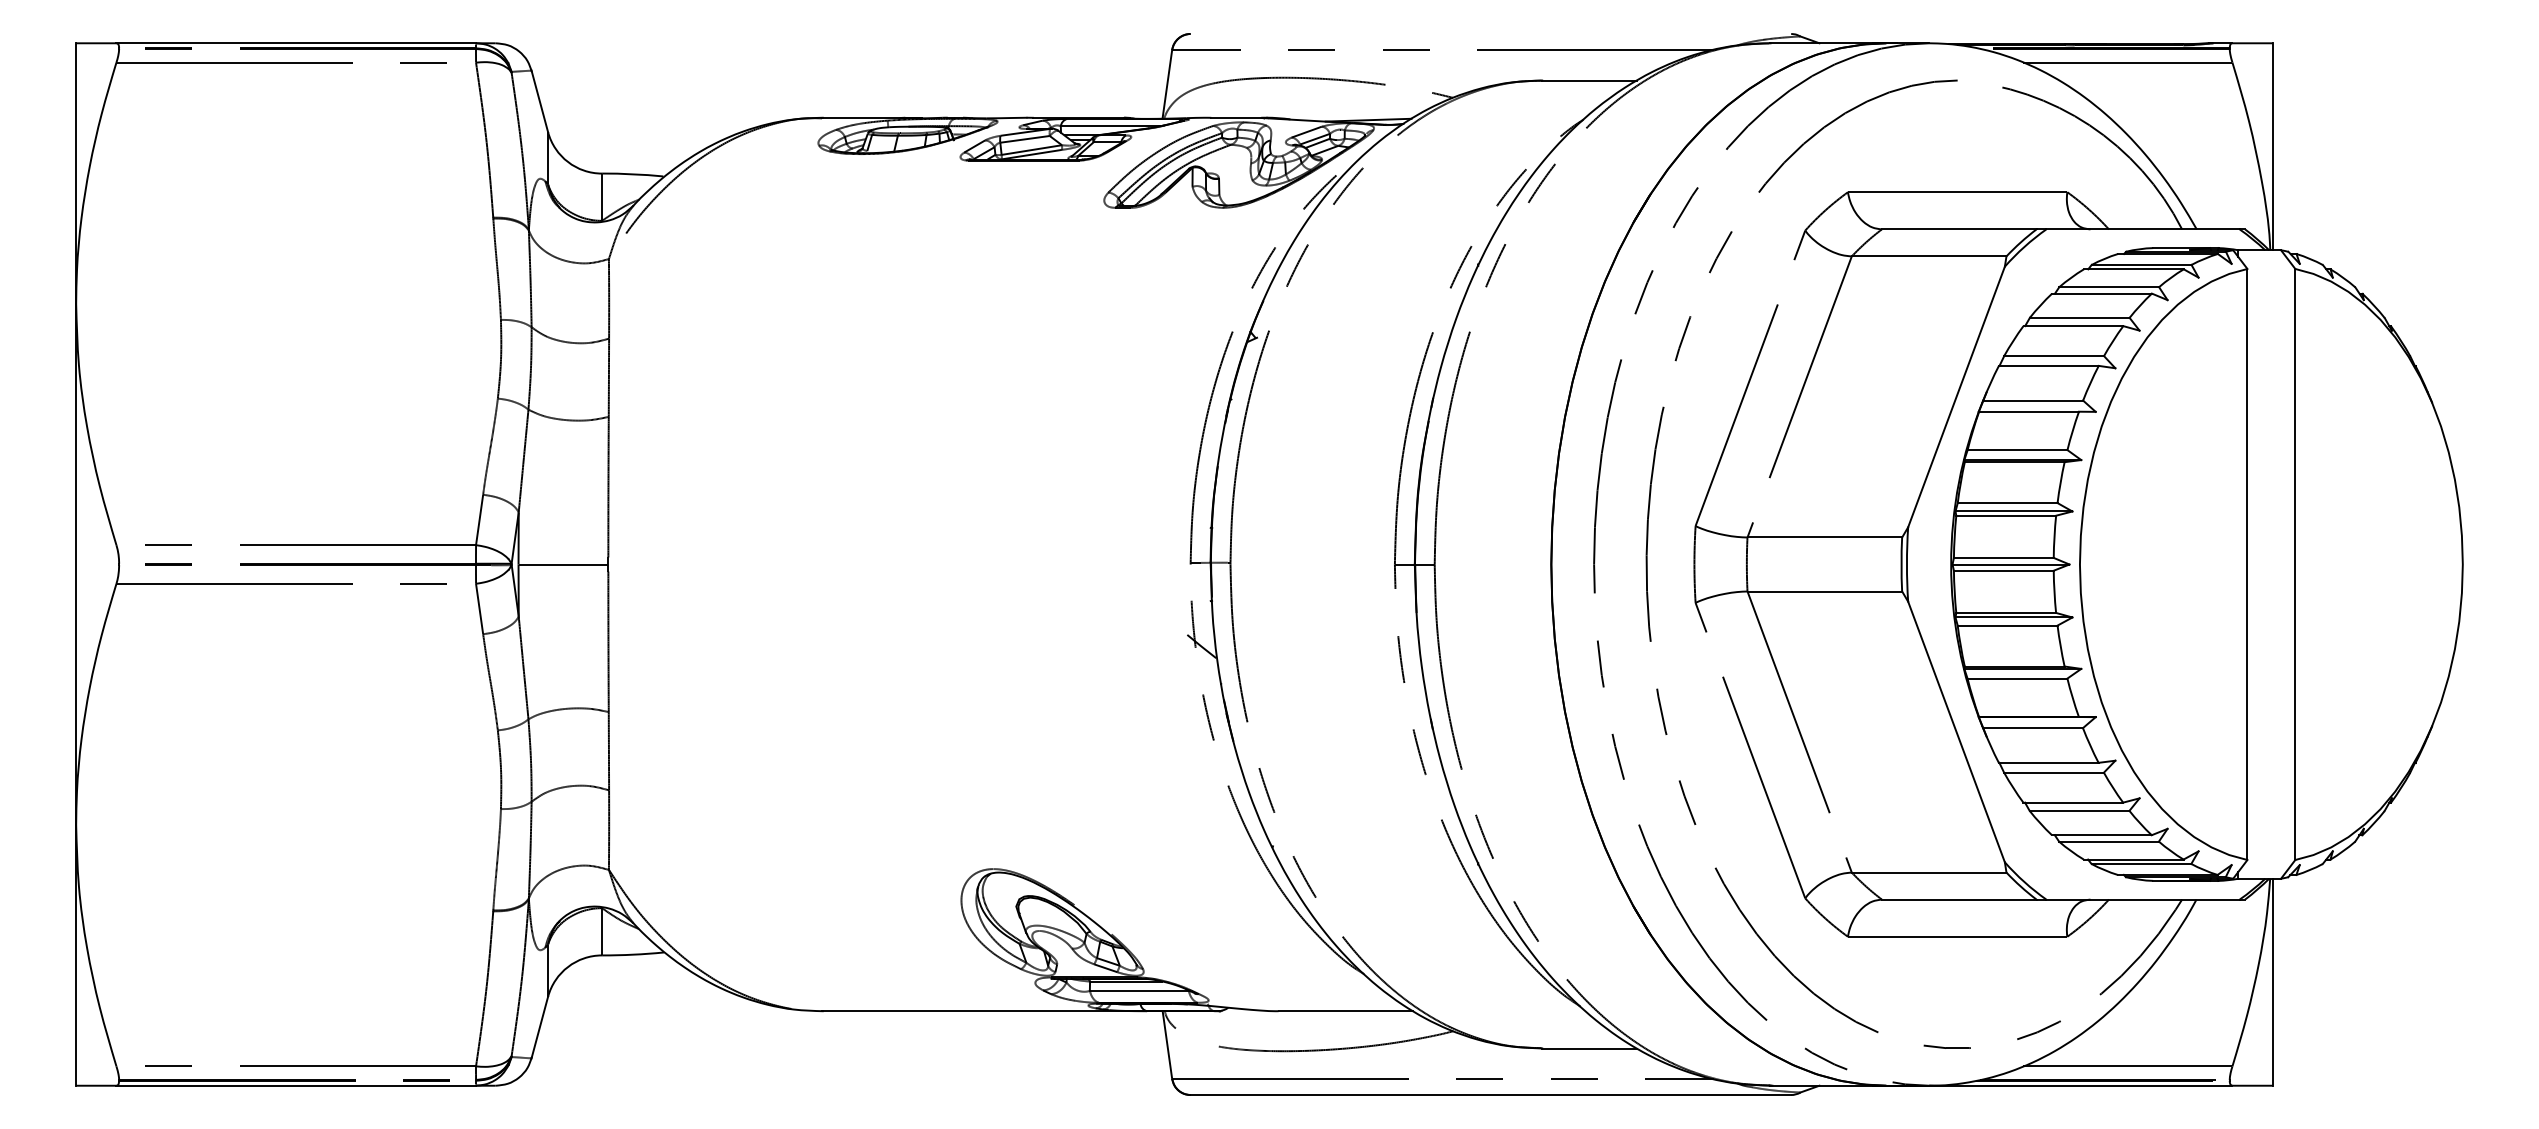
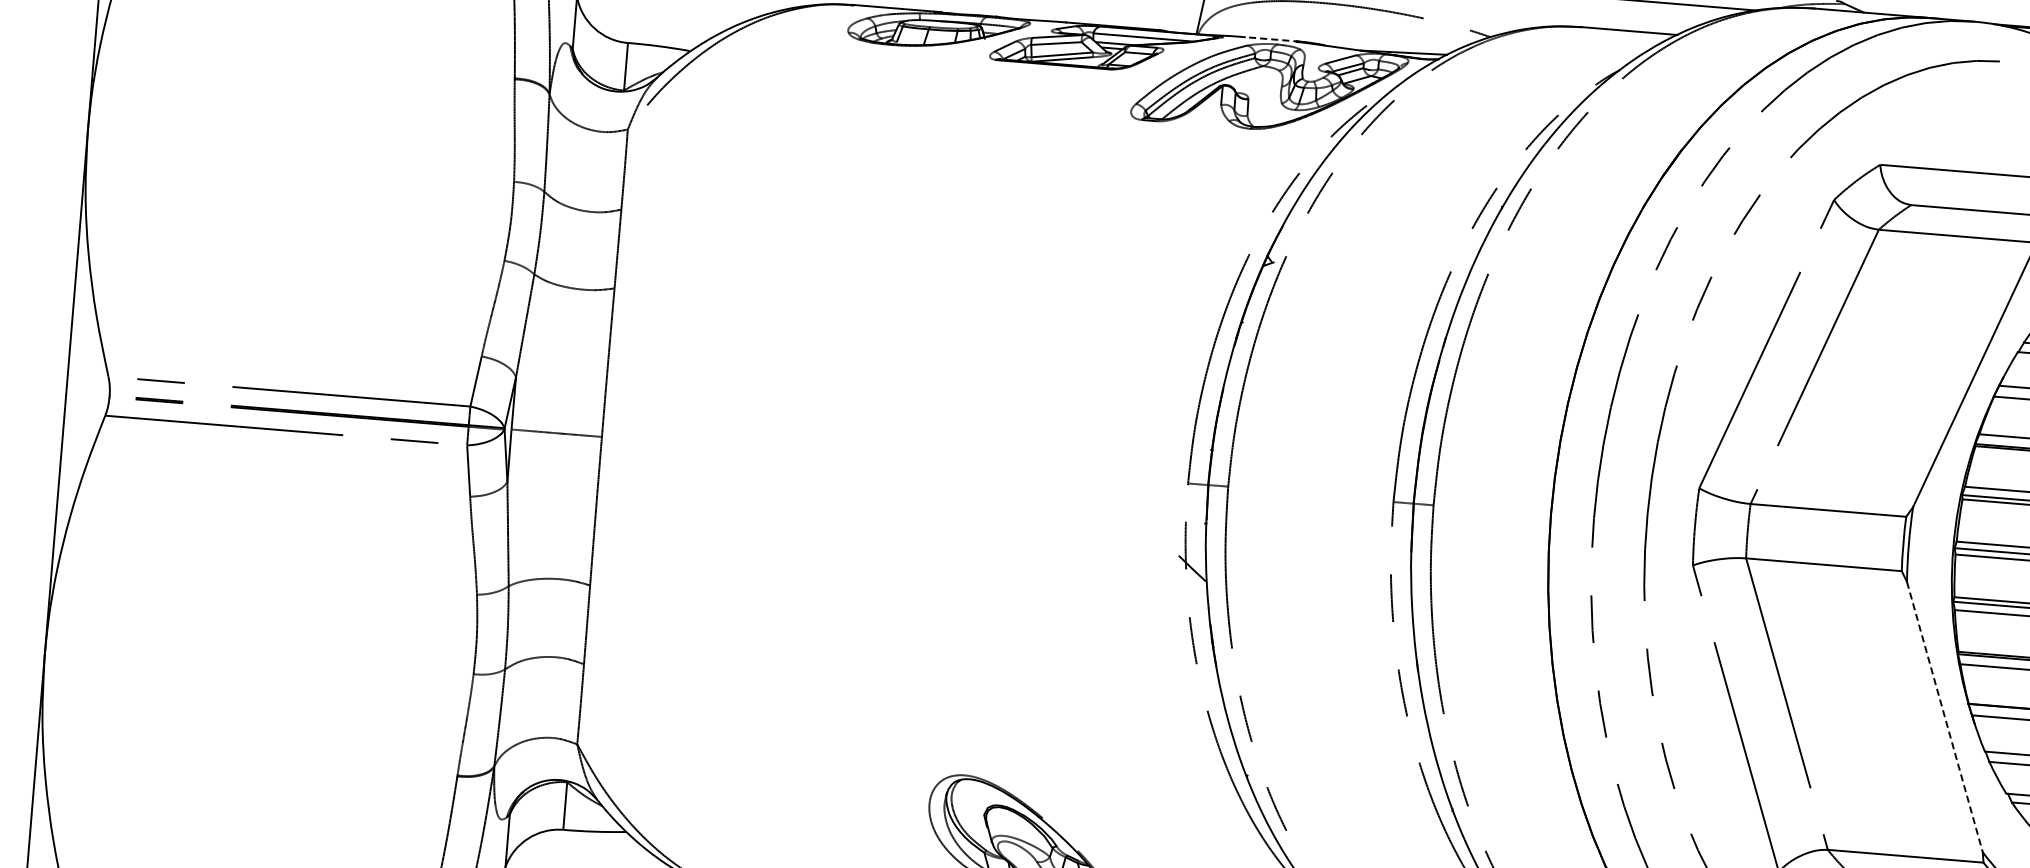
line: (1237, 117) -> (1272, 39), solid -> dashed
line: (1956, 732) -> (1944, 717), solid -> dashed

